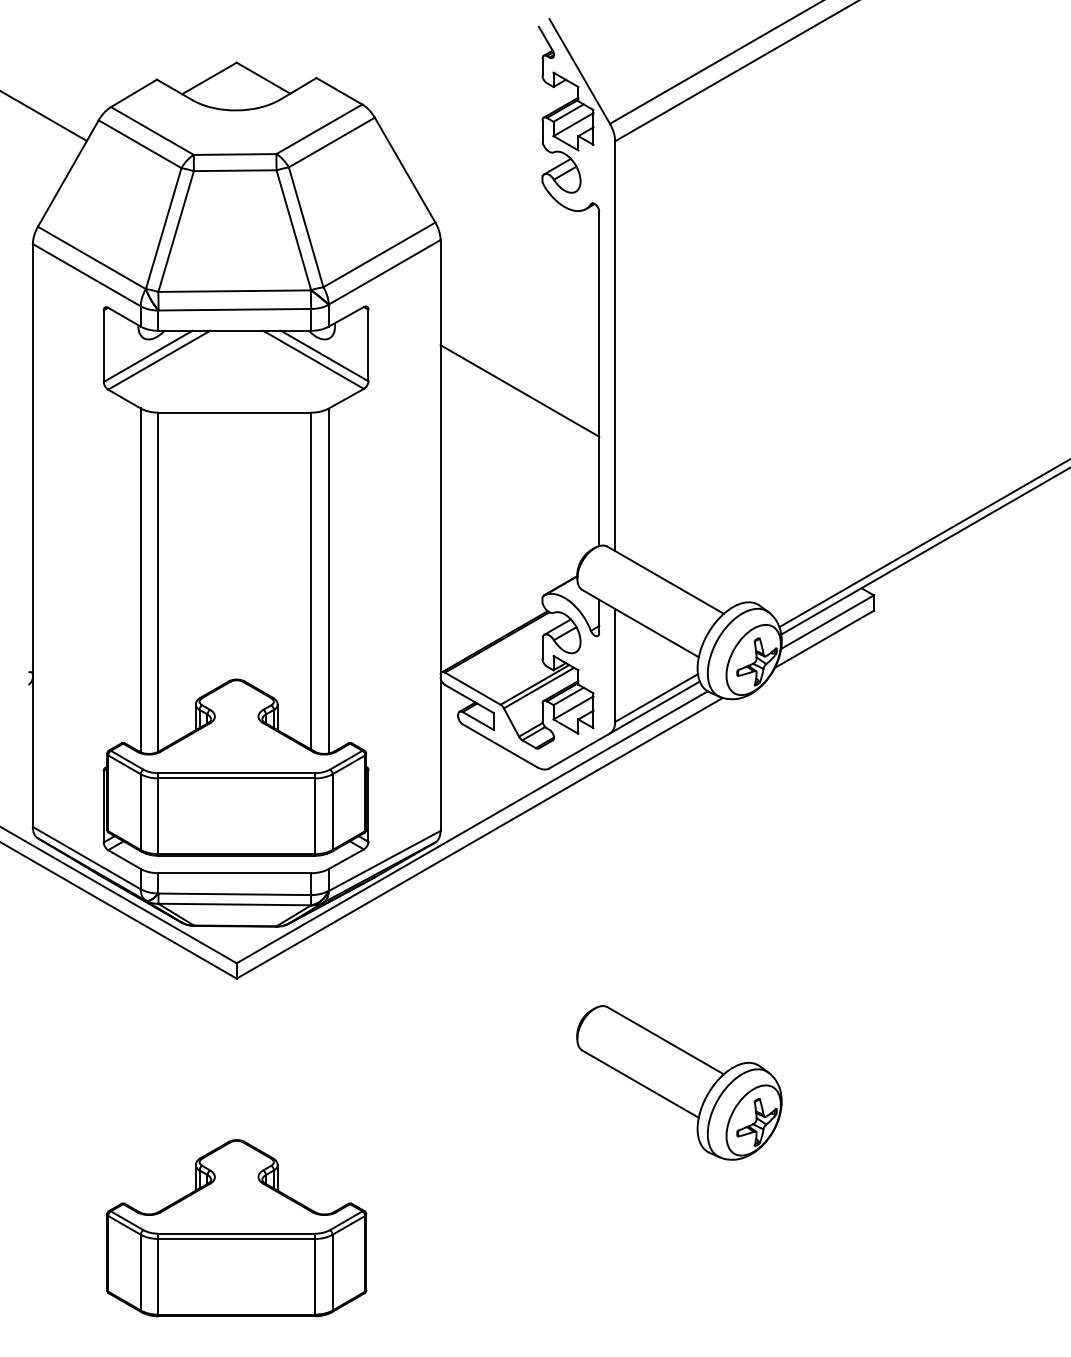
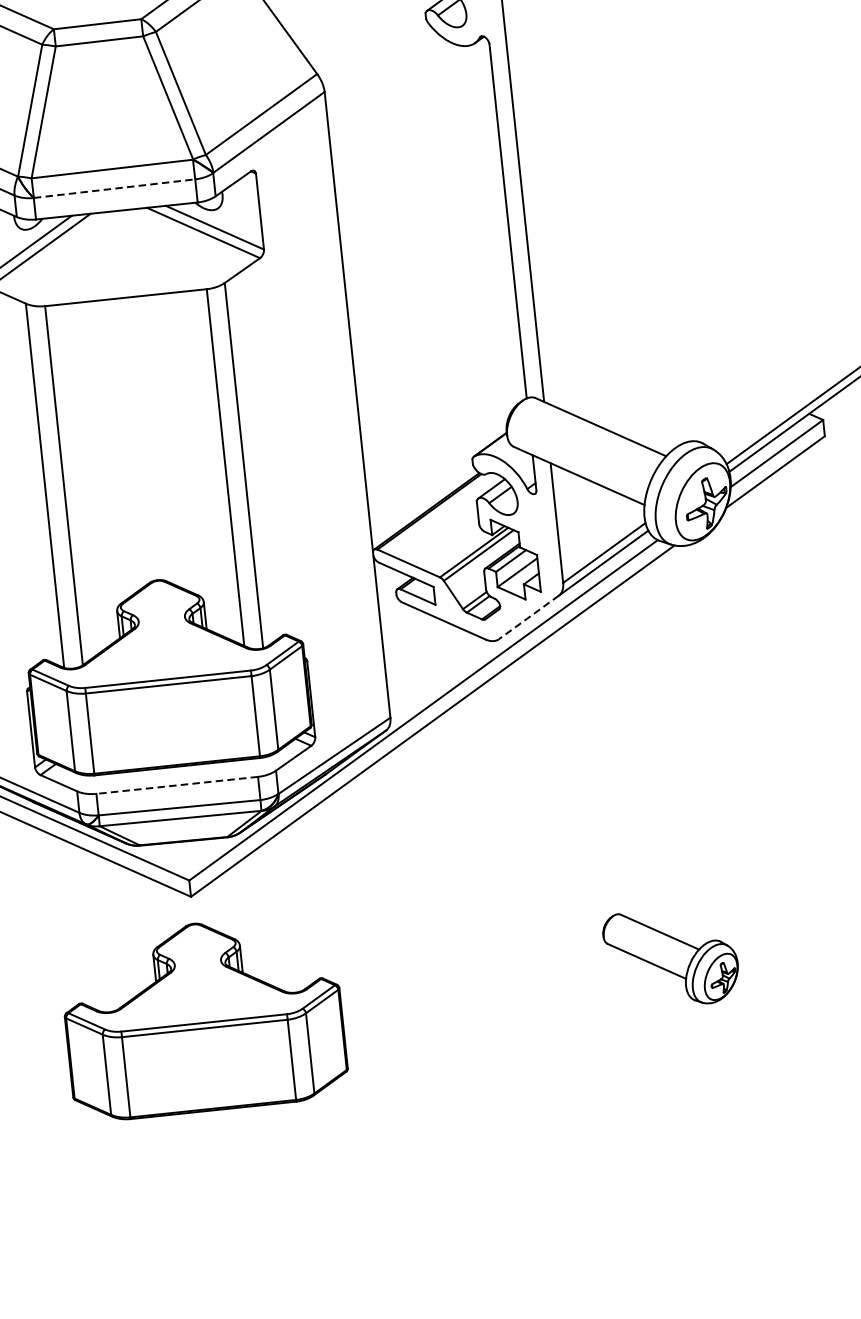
line: (235, 309) -> (115, 188), solid -> dashed
line: (519, 390) -> (424, 242), removed
line: (579, 750) -> (528, 617), solid -> dashed
line: (234, 873) -> (176, 785), solid -> dashed
part: (679, 1082) -> (671, 957), size x0.6
part: (236, 1228) -> (203, 1017), moved

